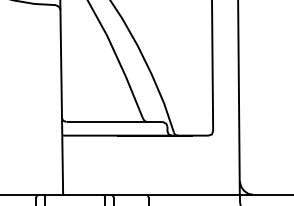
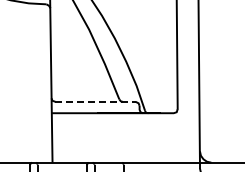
line: (115, 121) -> (96, 101), solid -> dashed

